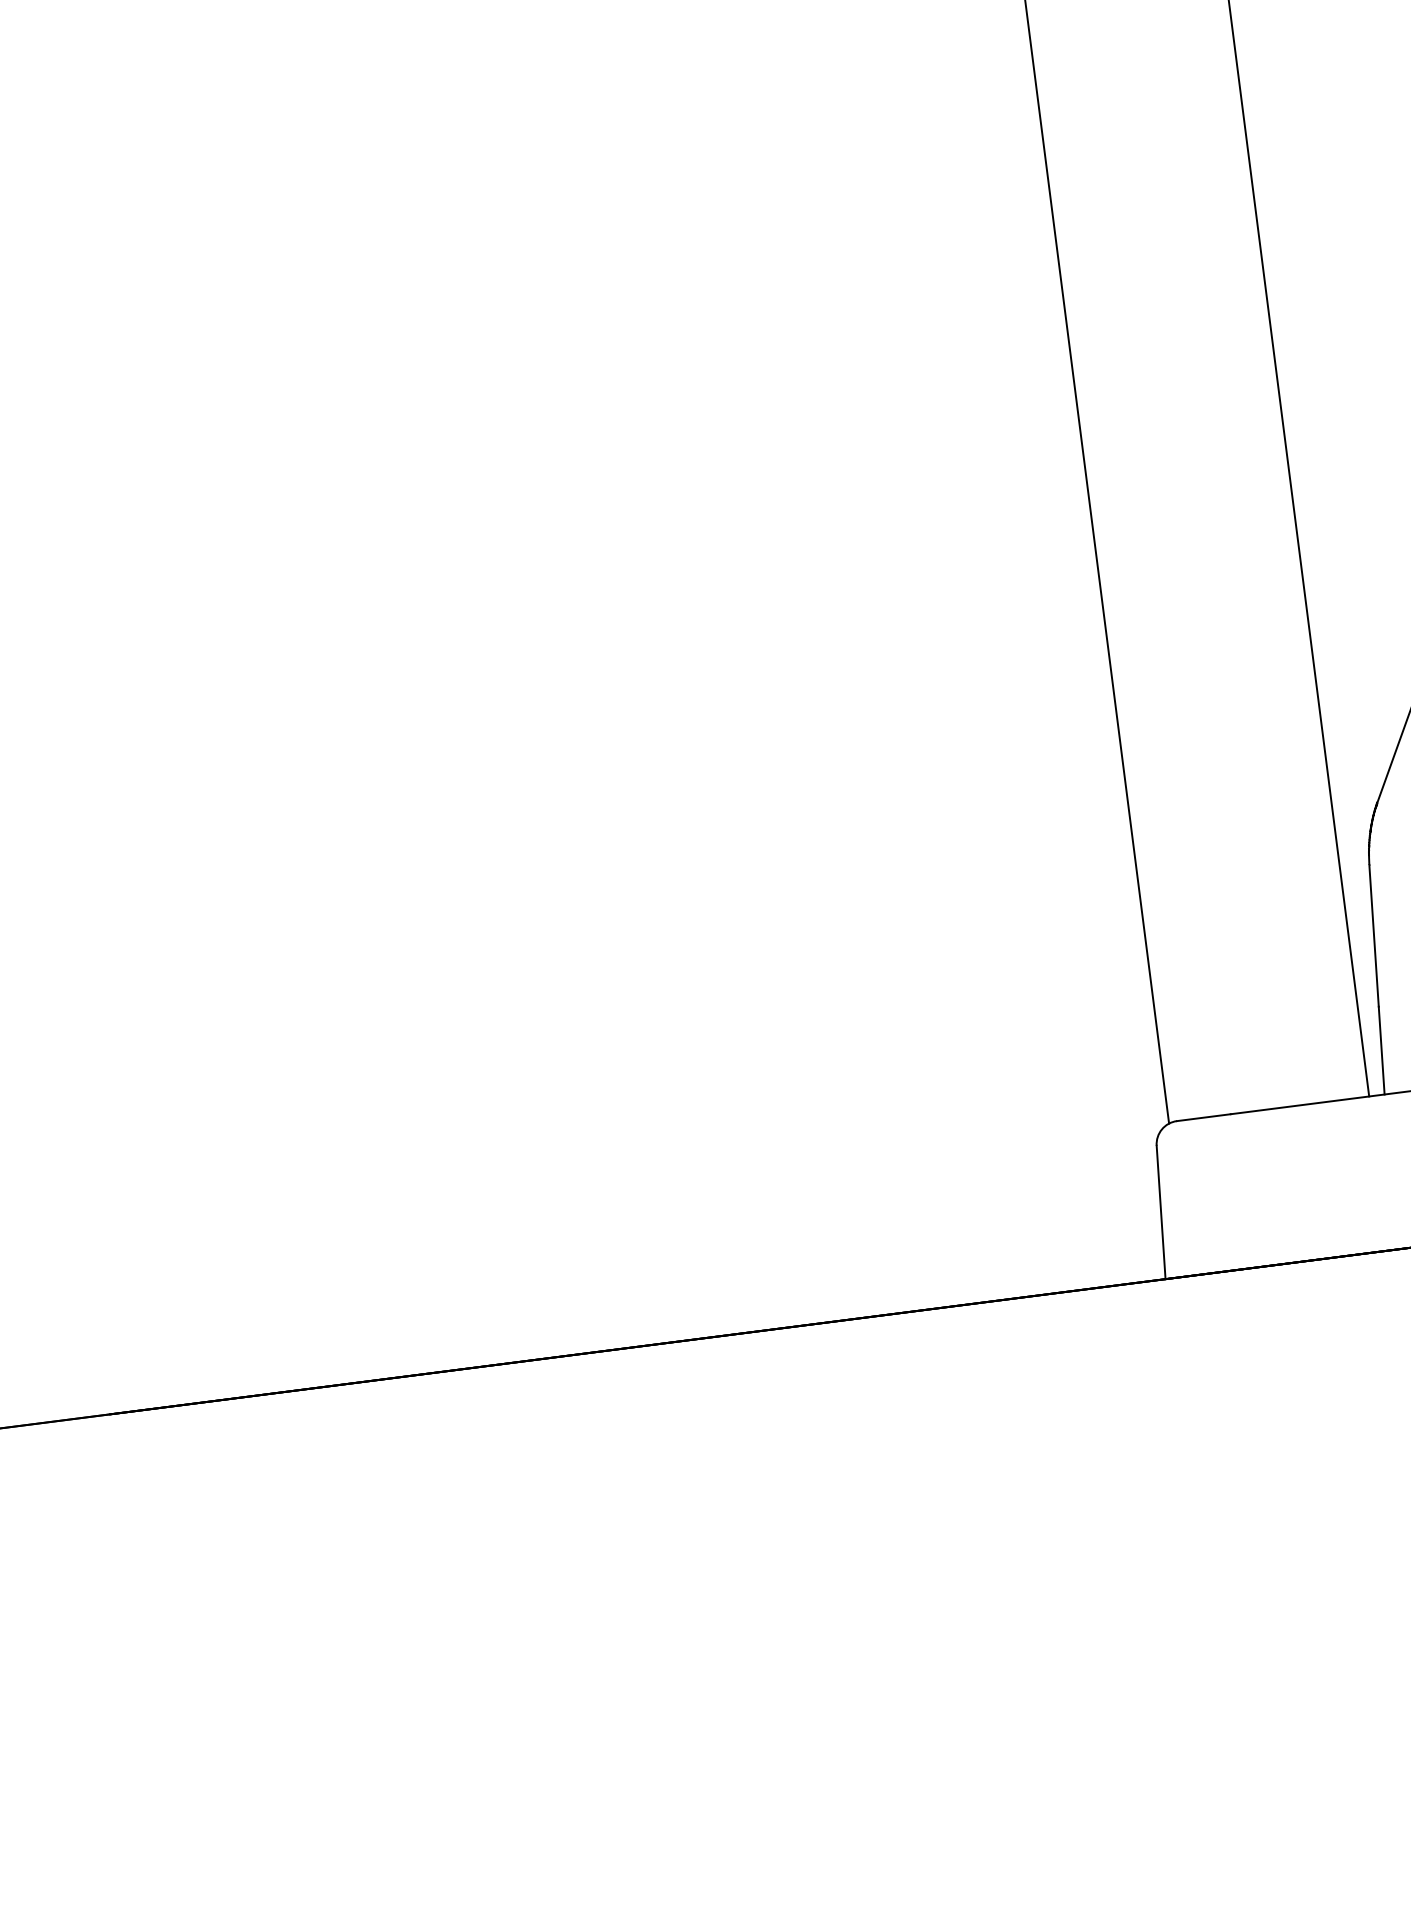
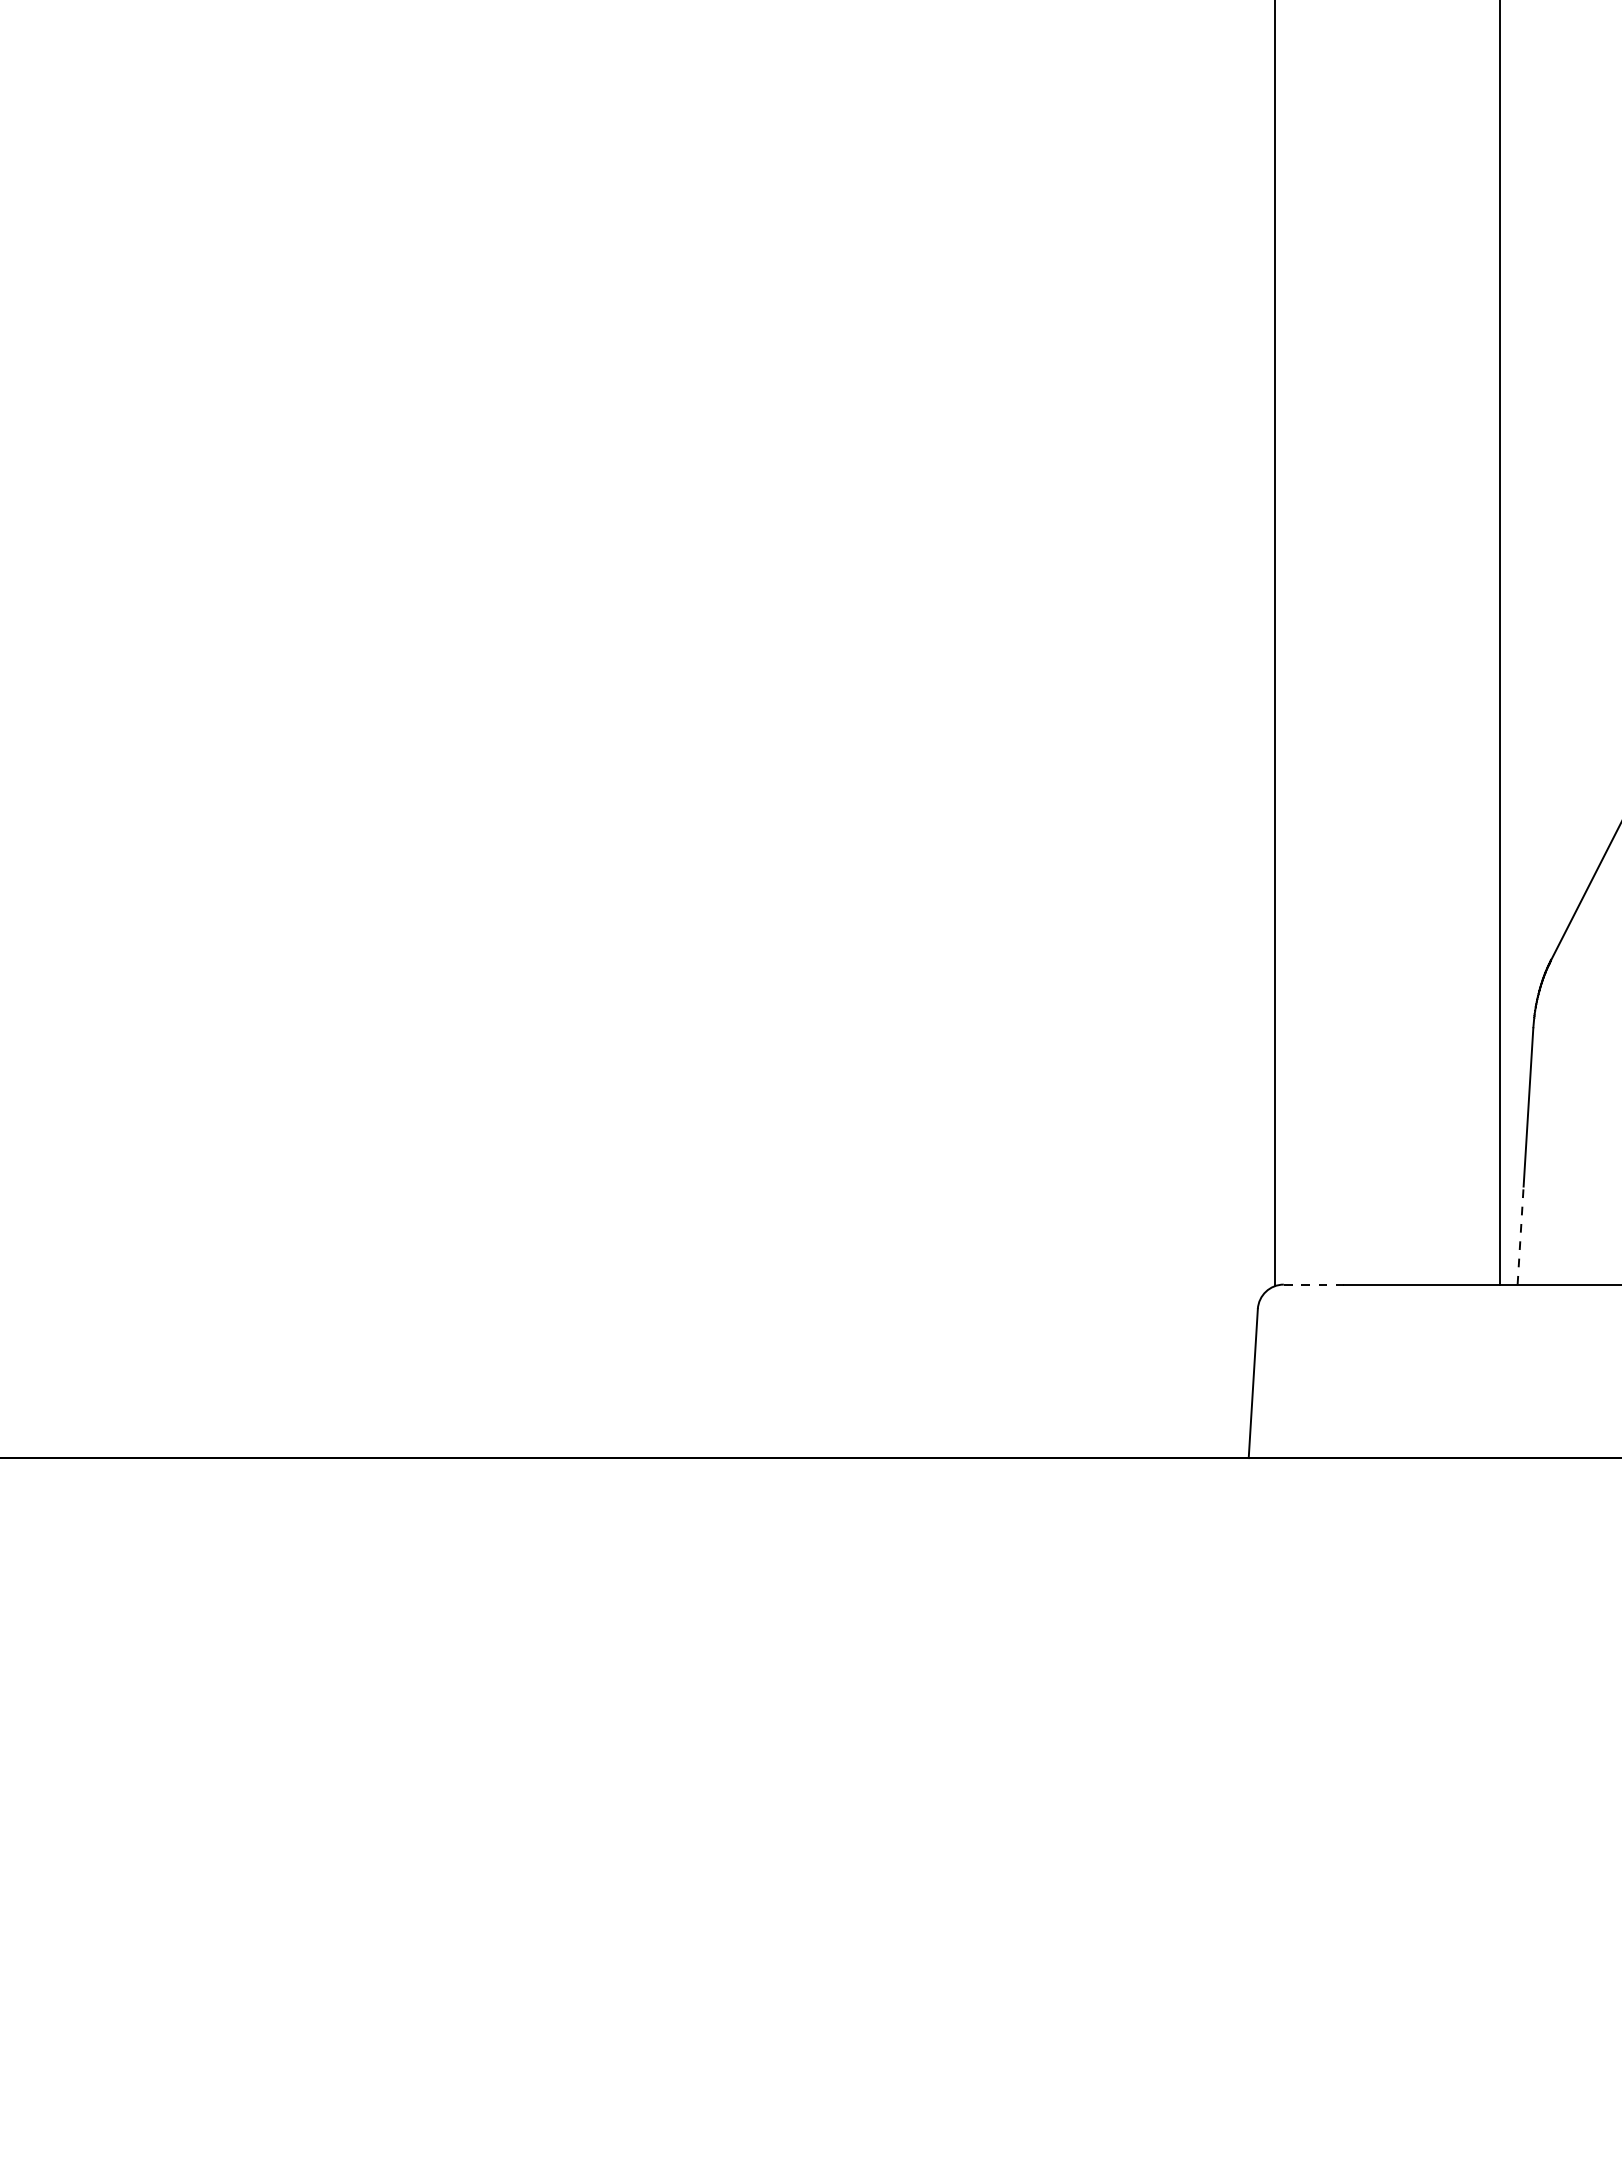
line: (1381, 1050) -> (1520, 1235), solid -> dashed
line: (1204, 1117) -> (1314, 1284), solid -> dashed

